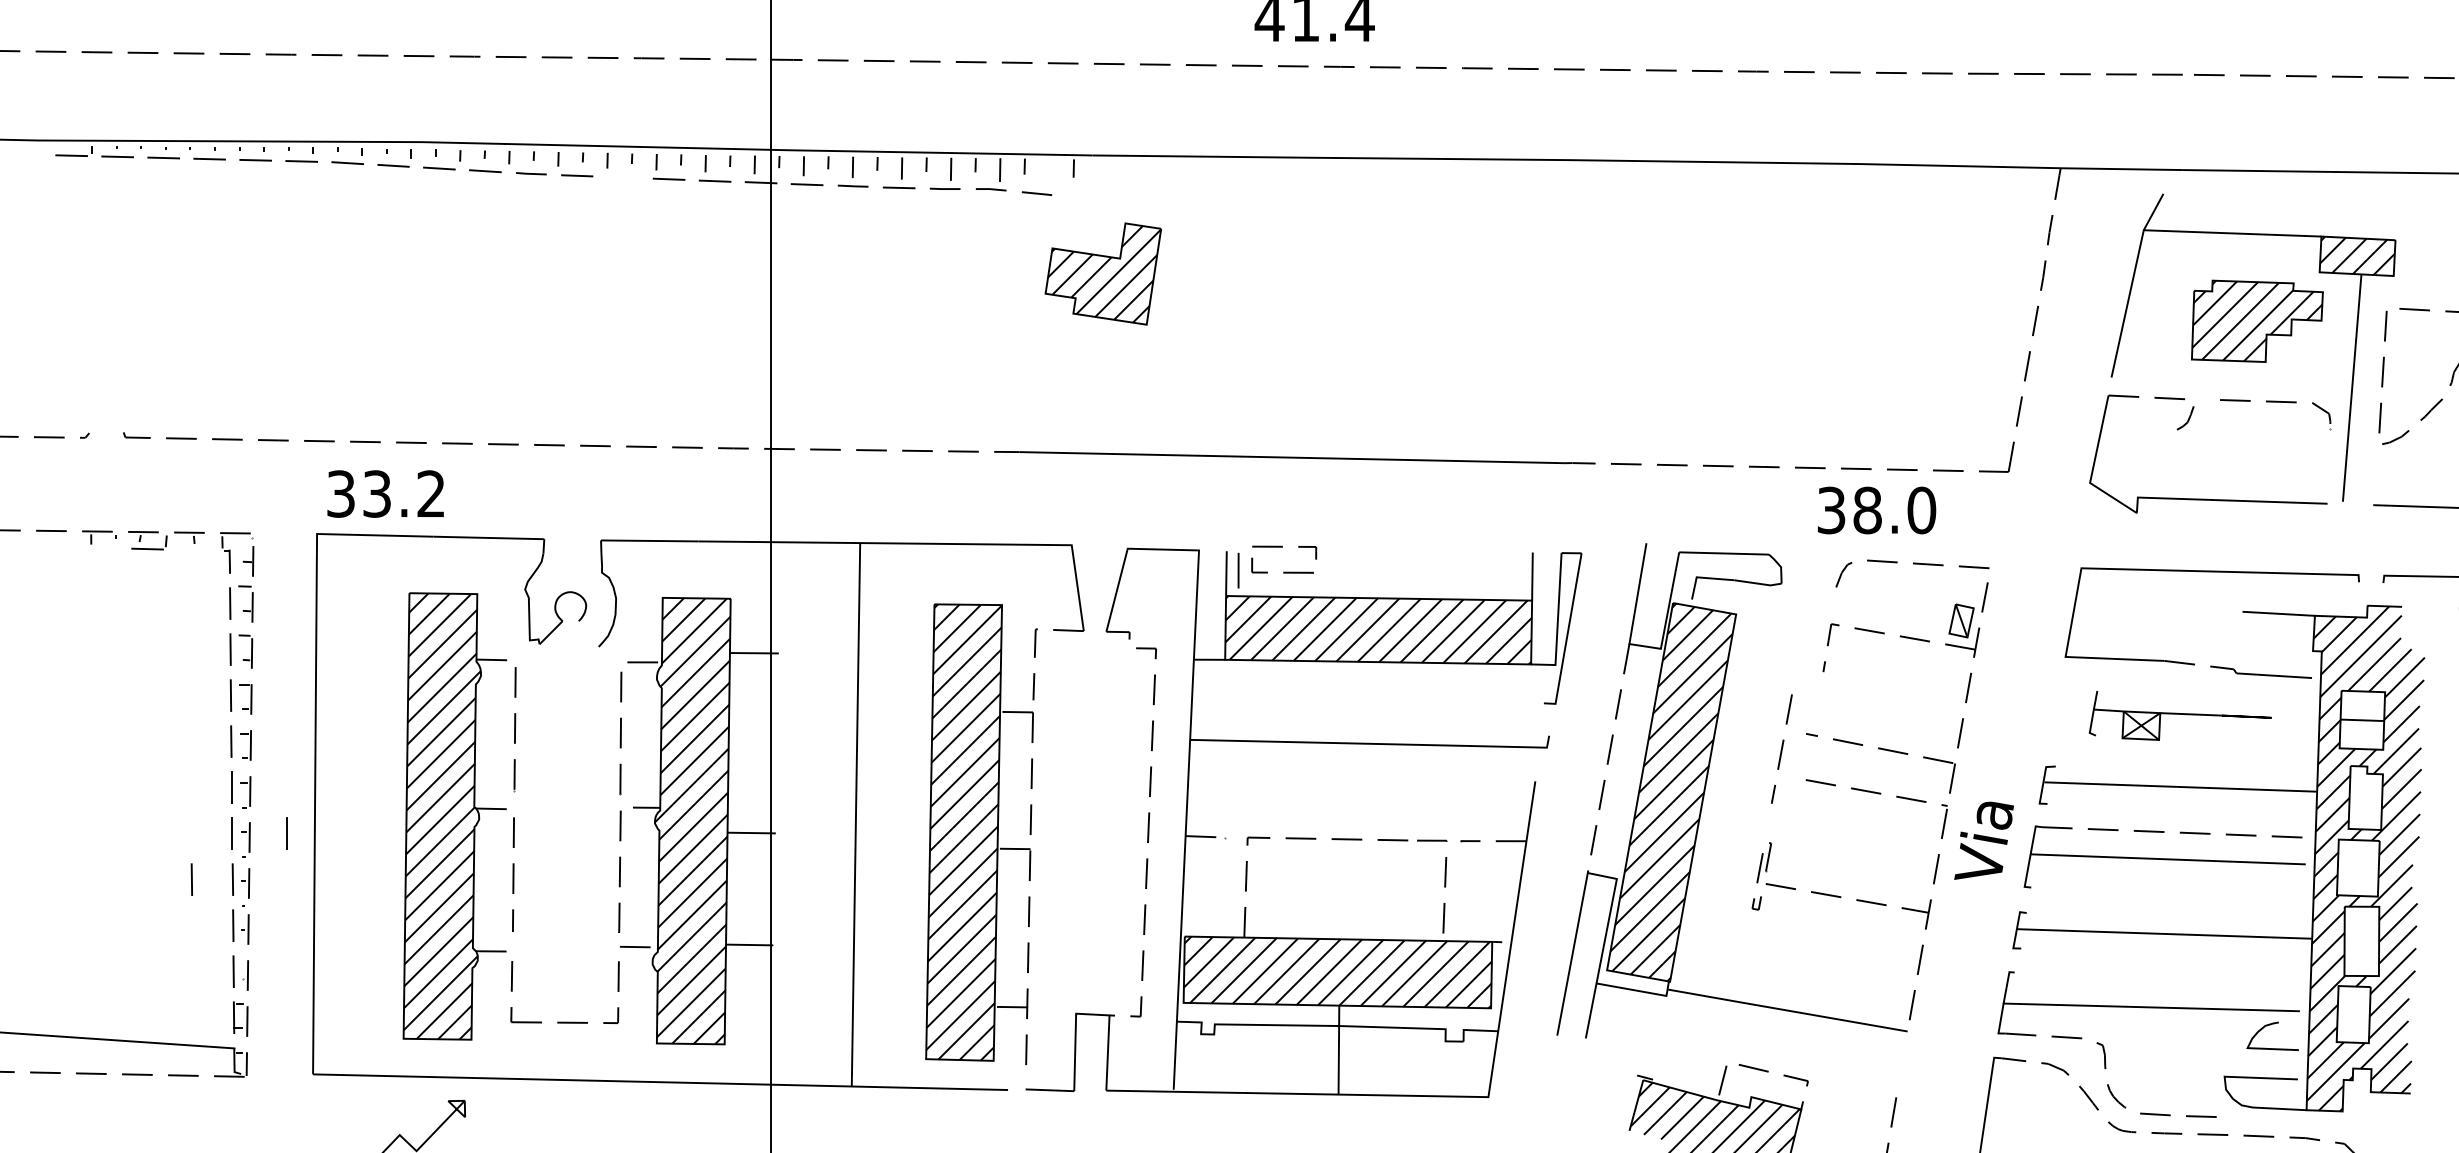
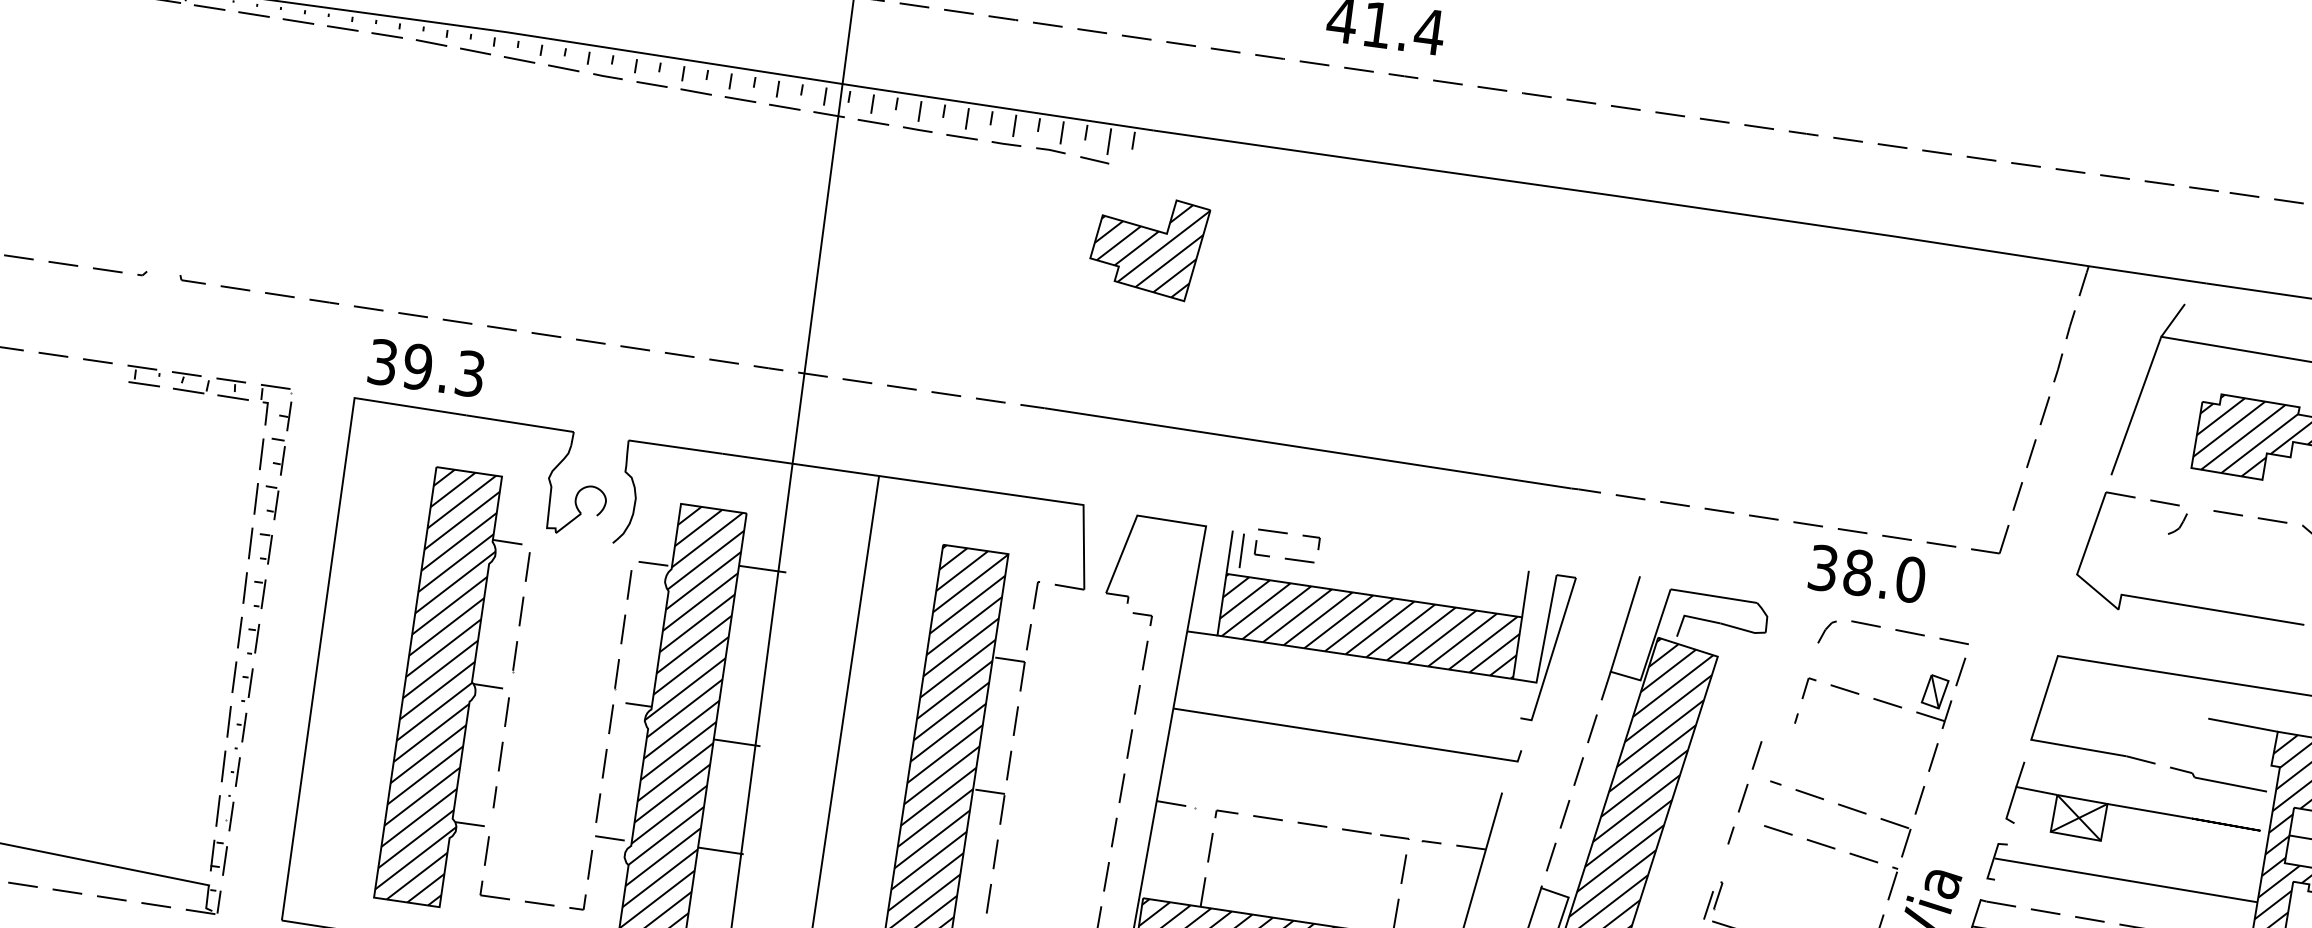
line: (1049, 172) -> (1109, 141), added
line: (622, 177) -> (695, 91), added
text: (403, 493) -> (443, 369), 33.2 -> 39.3
line: (101, 547) -> (144, 383), added
line: (193, 549) -> (233, 397), added
part: (2180, 715) -> (2134, 811), size x1.43
line: (286, 833) -> (286, 684), removed
line: (191, 879) -> (189, 716), removed

